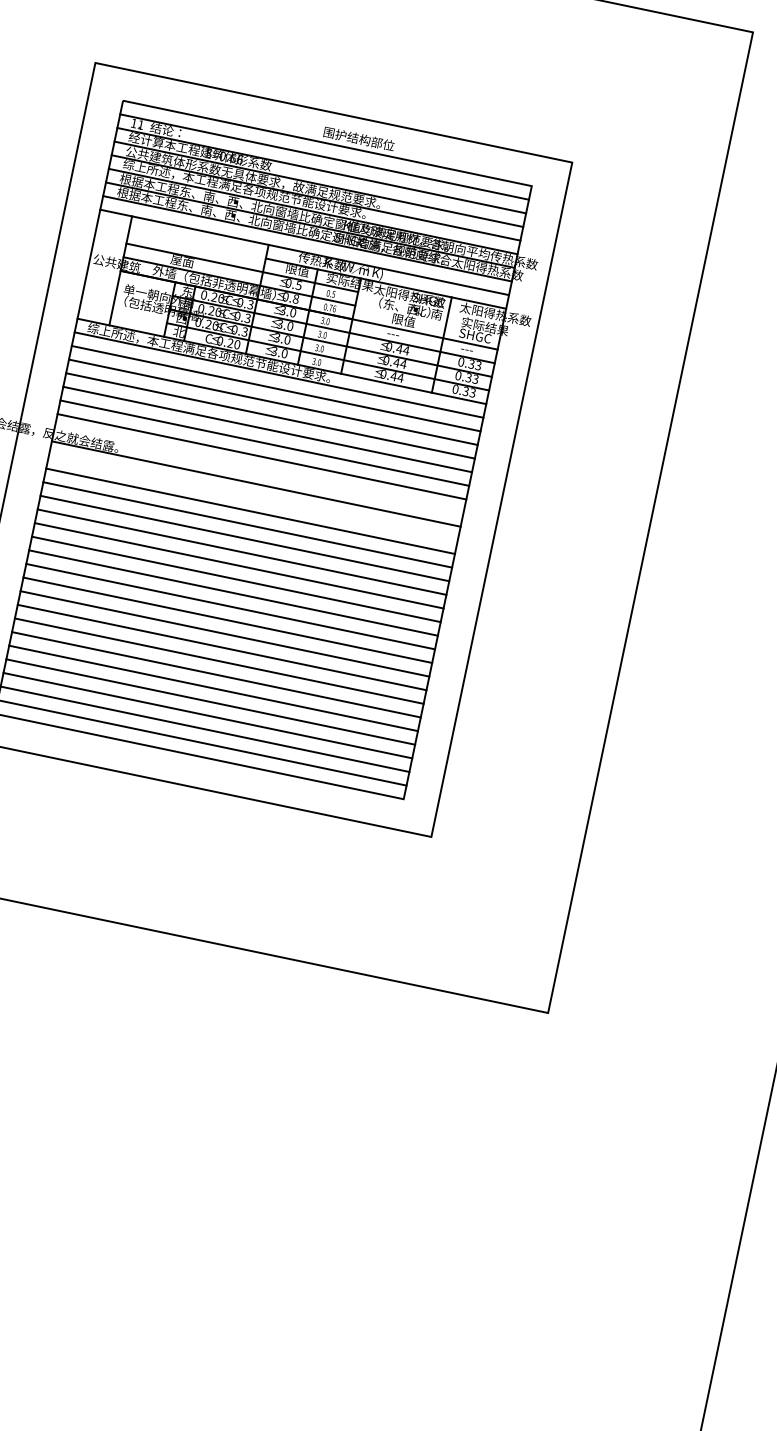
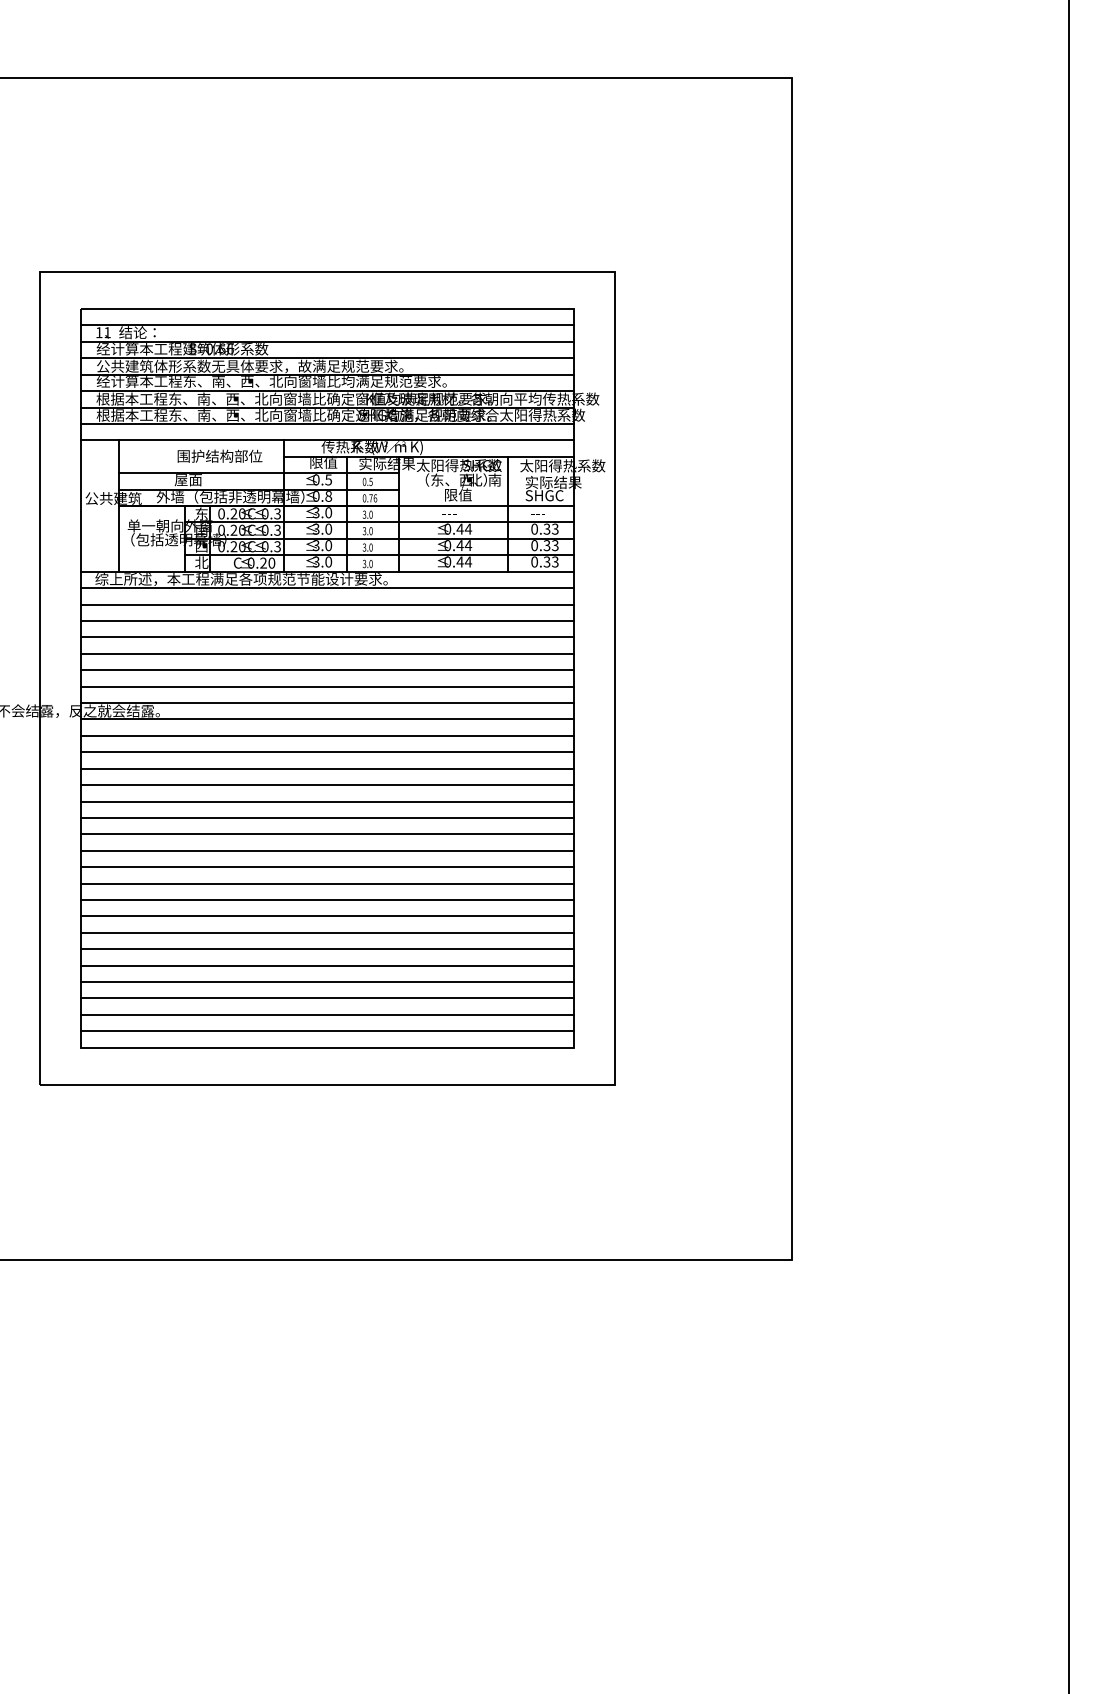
text: (358, 138) -> (219, 455), moved
text: (268, 194) -> (271, 382), 综上所述，本工程满足各项规范节能设计要求。 -> 经计算本工程东、南、西、北向窗墙比均满足规范要求。
line: (259, 470) -> (327, 703), added
line: (253, 497) -> (327, 735), added

